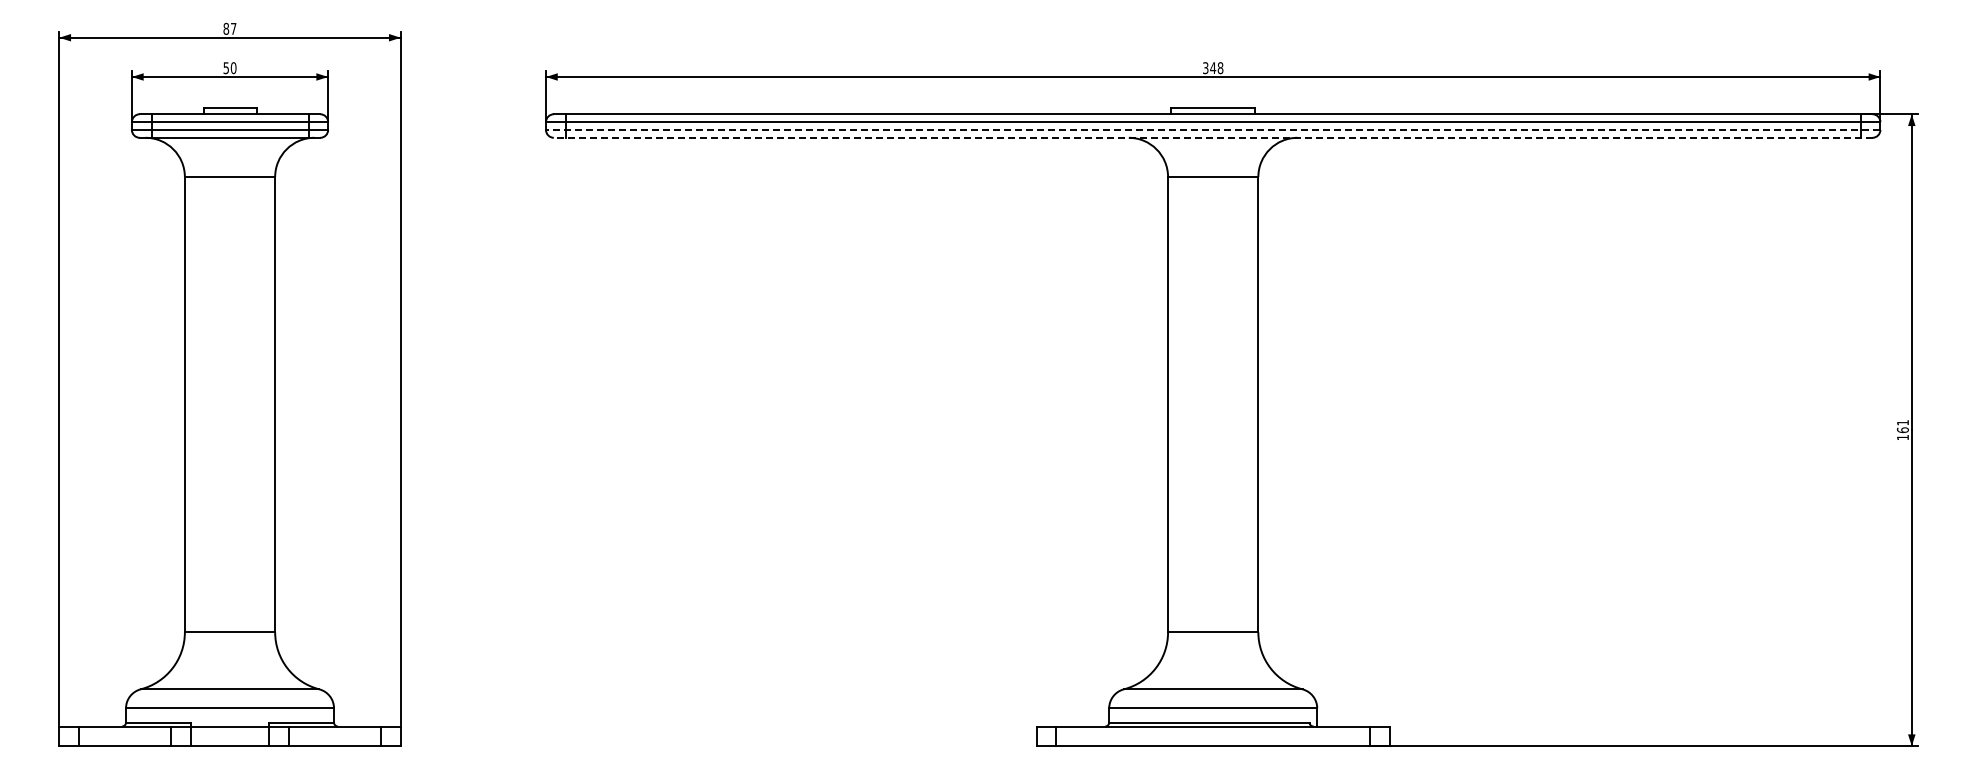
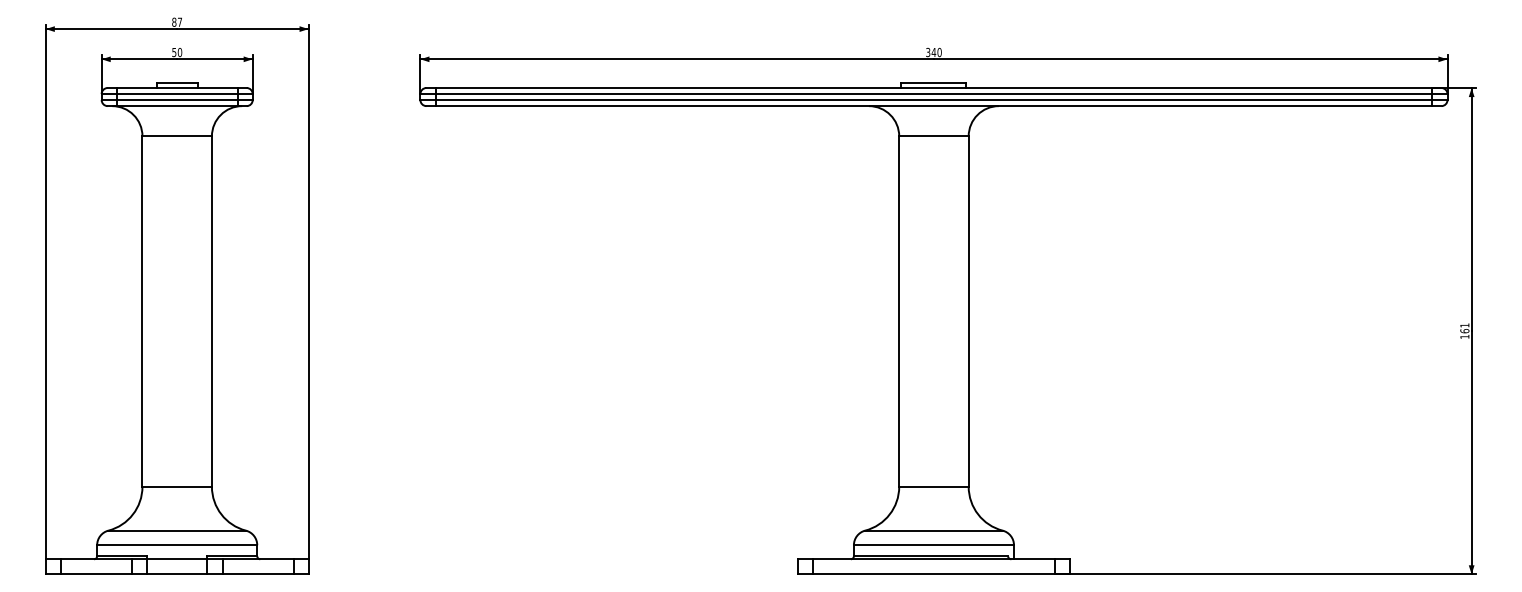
text: (1220, 67) -> (939, 52), 348 -> 340
line: (1212, 129) -> (933, 99), dashed -> solid
line: (1212, 137) -> (933, 105), dashed -> solid

